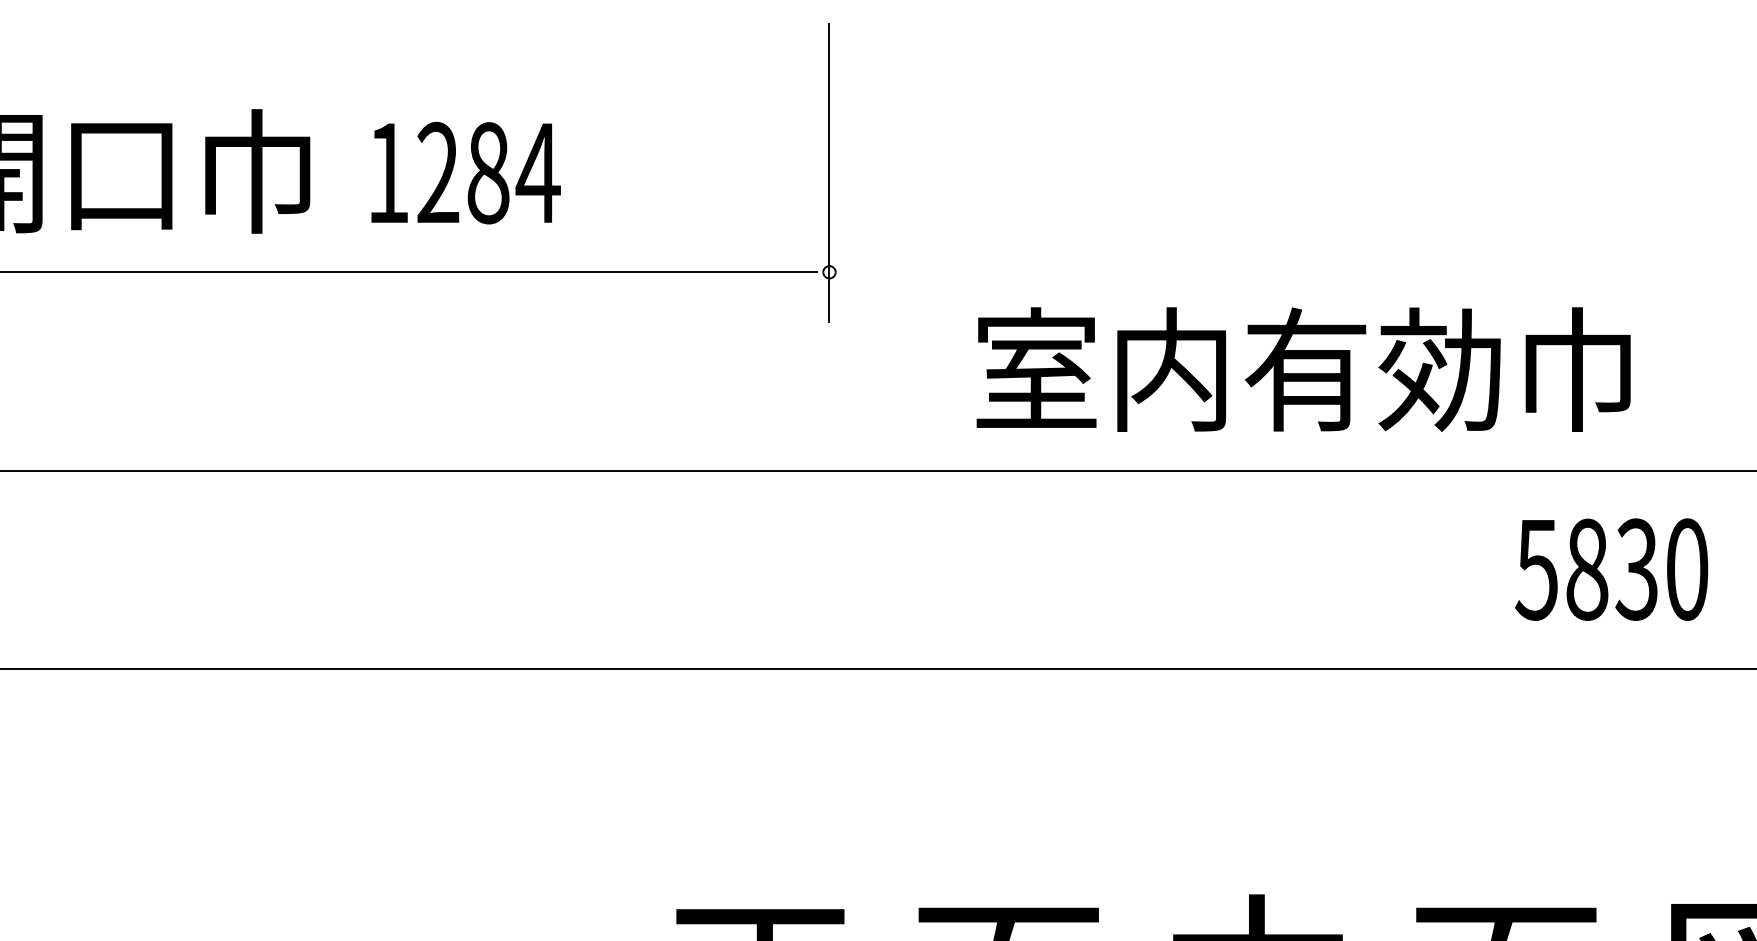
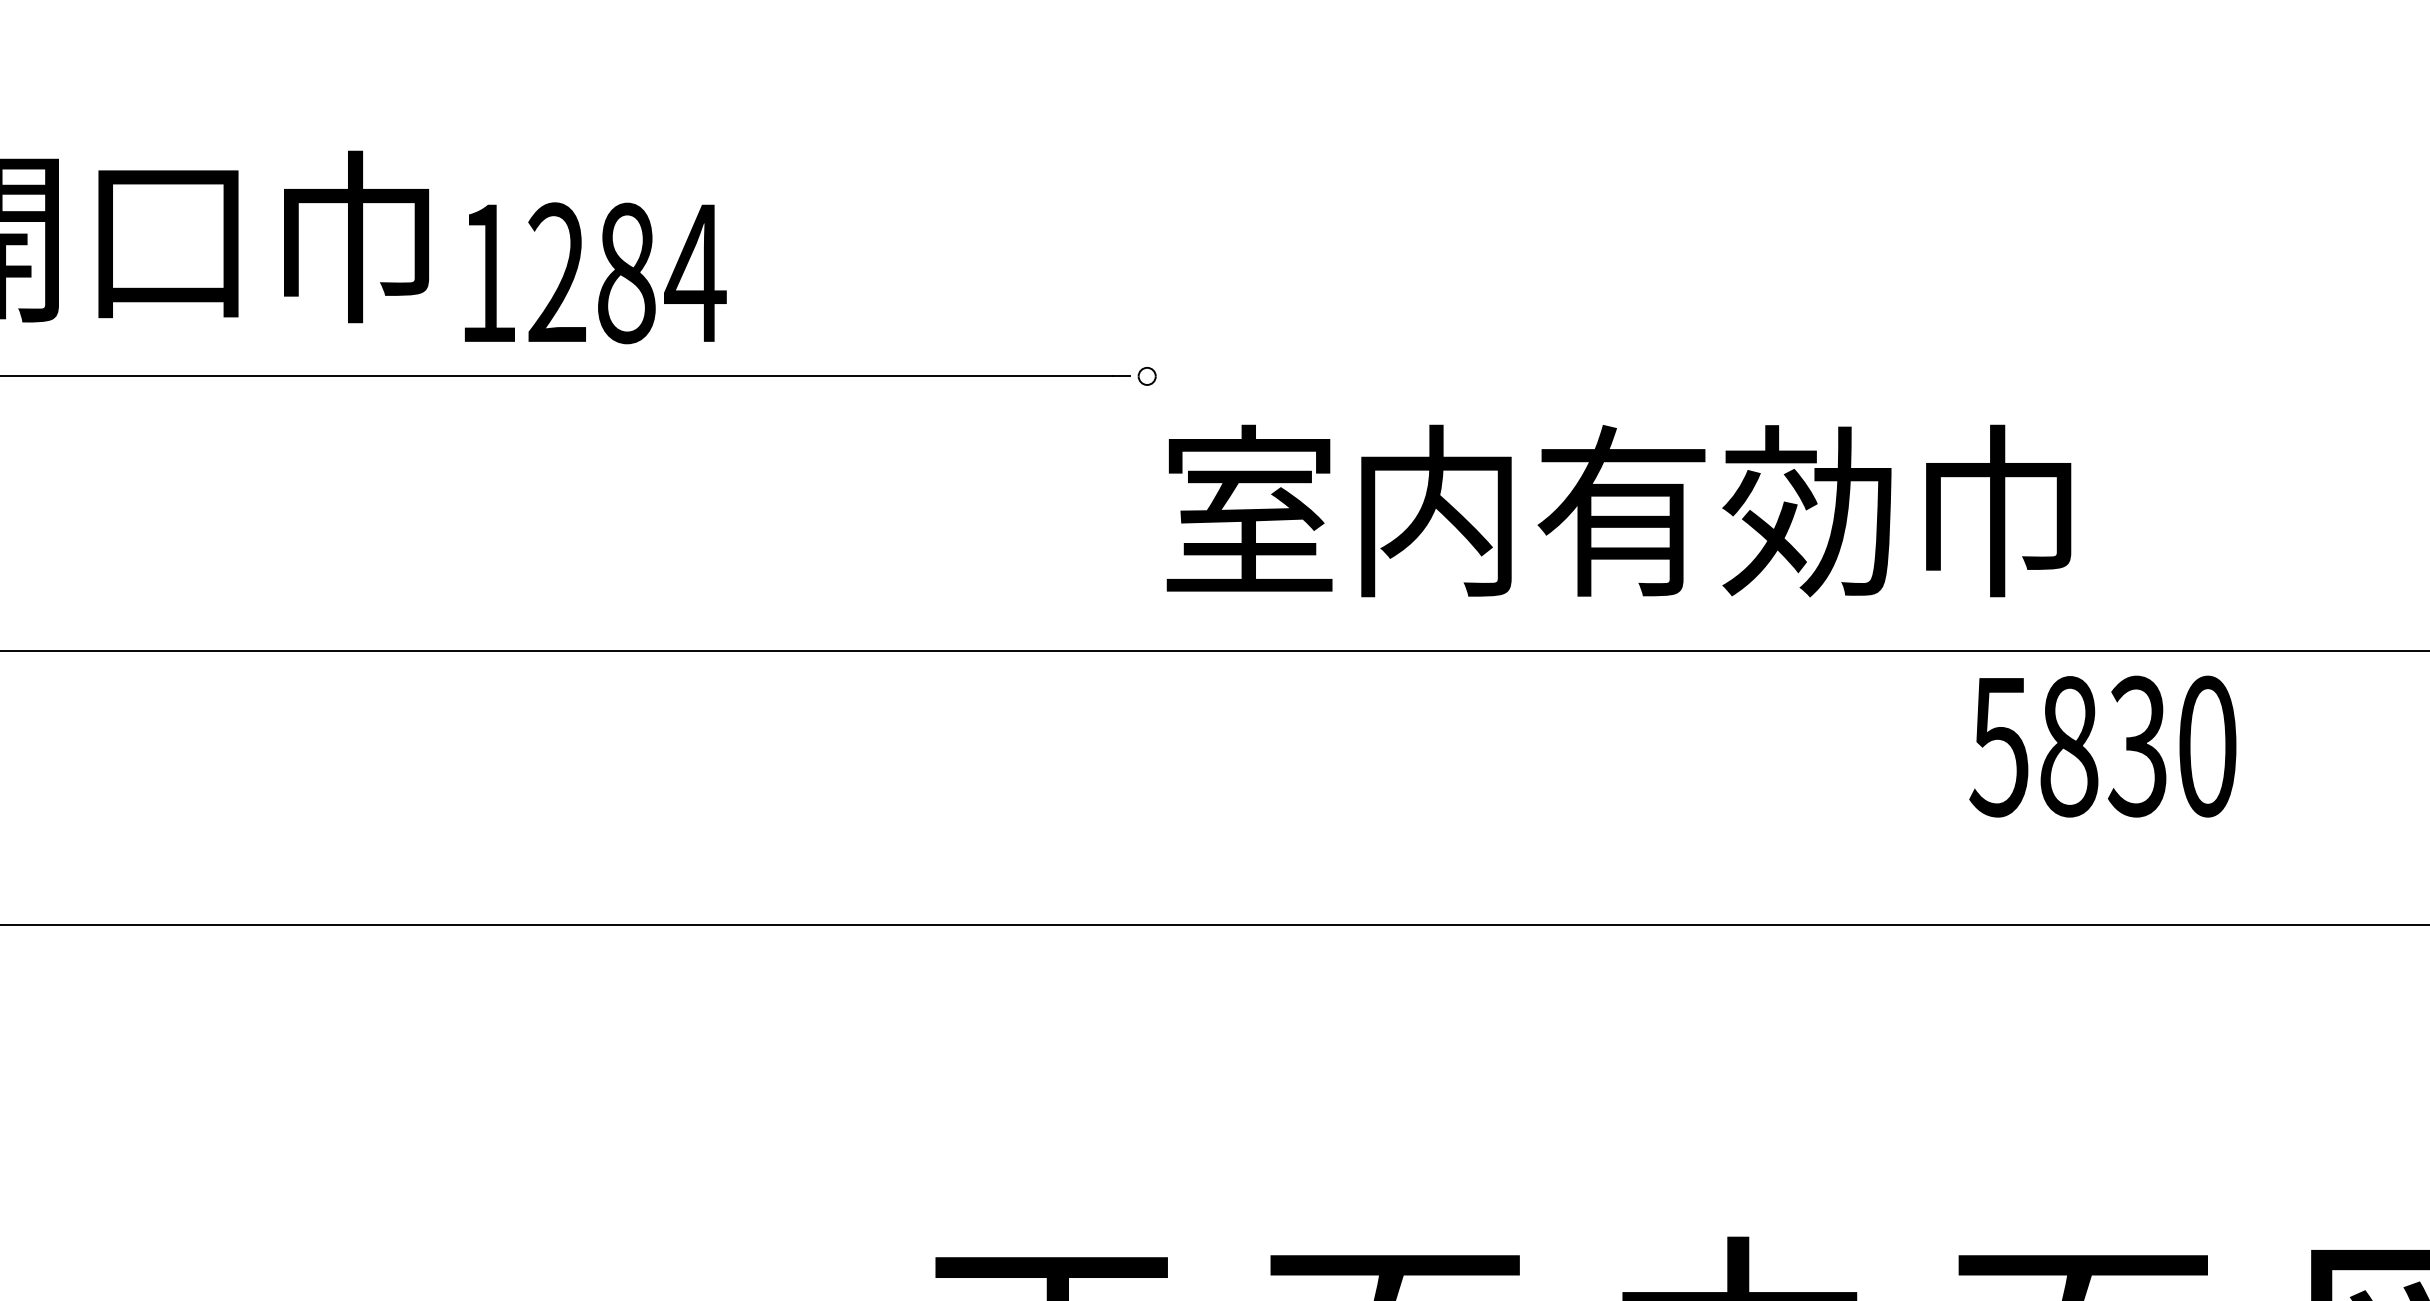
line: (829, 172) -> (1147, 238), removed
text: (465, 173) -> (595, 273), moved
text: (1303, 369) -> (1618, 510), moved
text: (1611, 569) -> (2102, 746), moved

